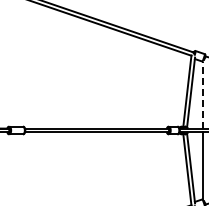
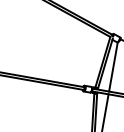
line: (202, 94) -> (113, 66), dashed -> solid

